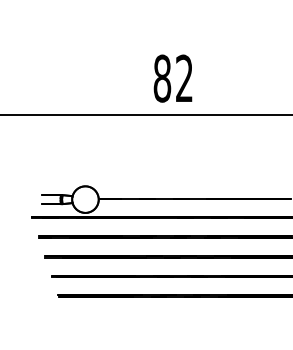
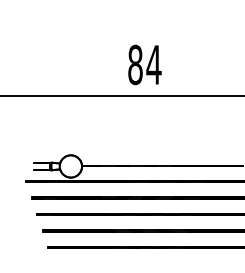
text: (184, 77) -> (154, 63), 82 -> 84

